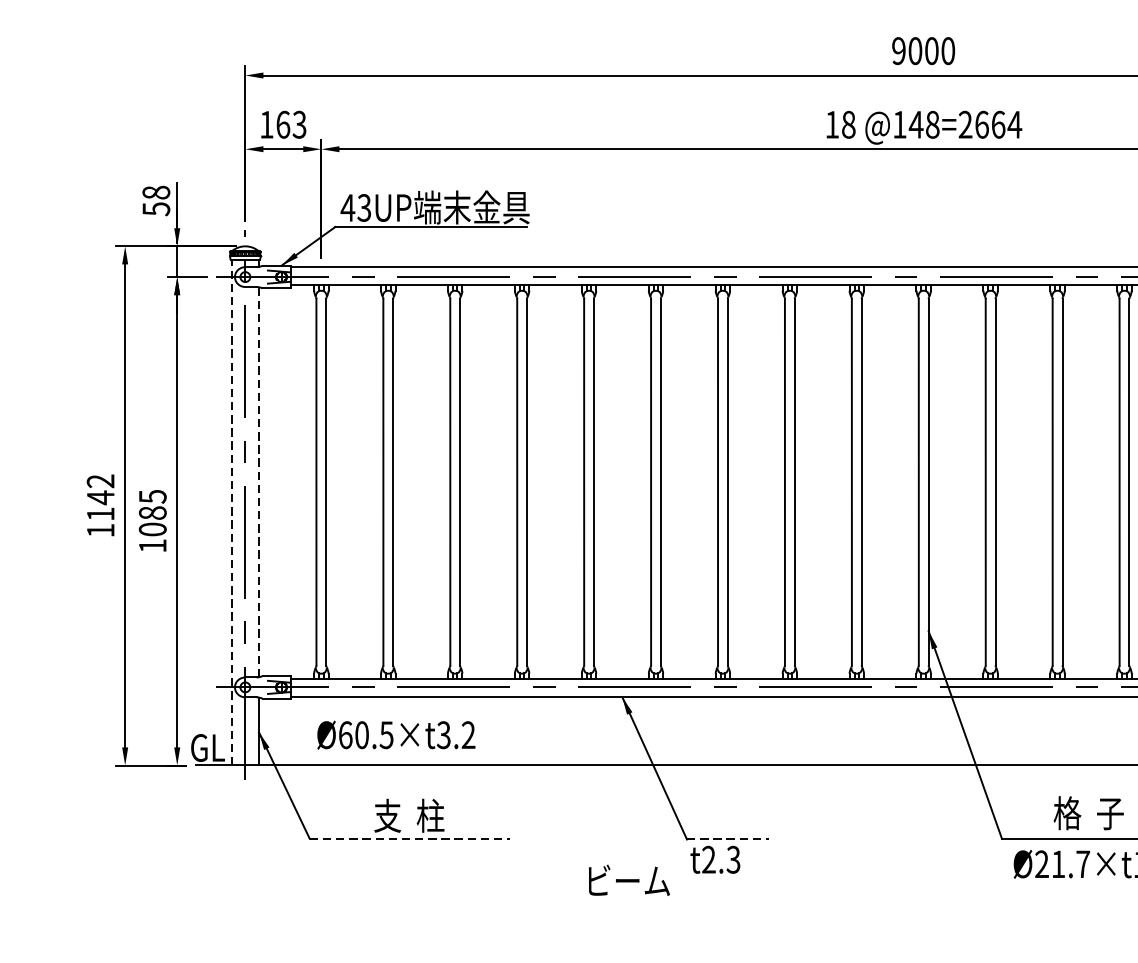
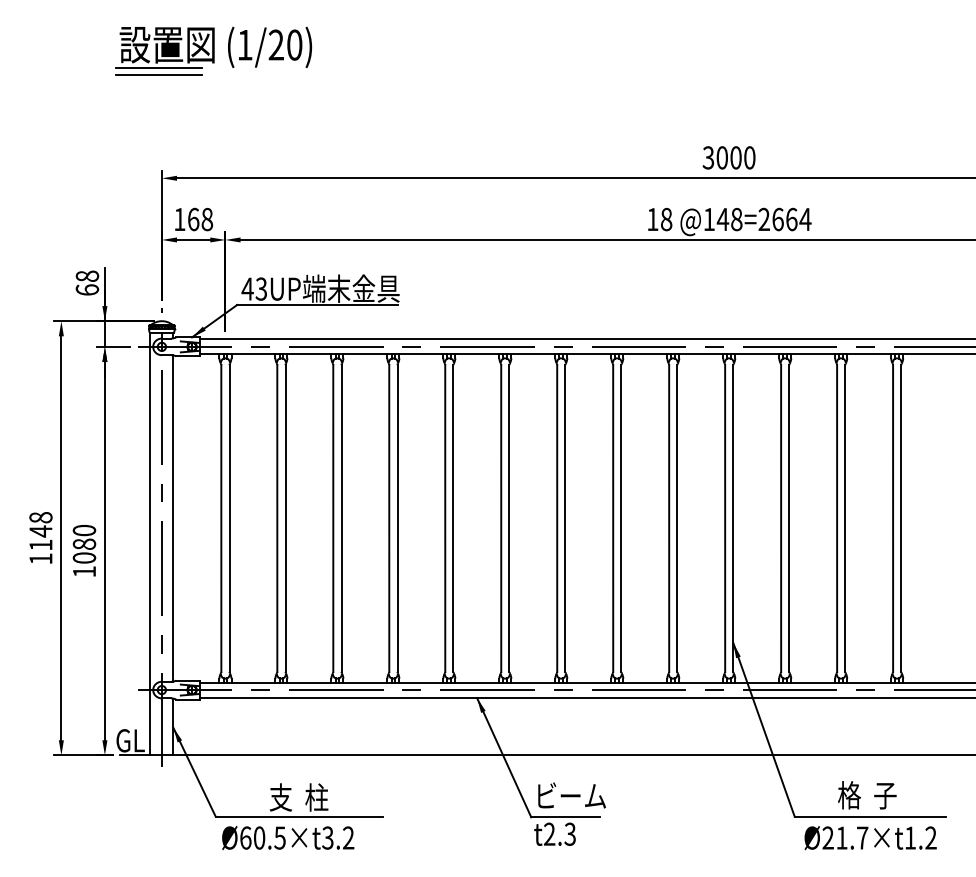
text: (898, 50) -> (708, 157), 9000 -> 3000
text: (299, 124) -> (207, 219), 163 -> 168
text: (156, 208) -> (87, 289), 58 -> 68
text: (100, 481) -> (40, 517), 1142 -> 1148
line: (259, 481) -> (173, 517), dashed -> solid
text: (152, 496) -> (84, 530), 1085 -> 1080
line: (231, 512) -> (150, 543), dashed -> solid
text: (396, 735) -> (288, 838), moved
line: (409, 838) -> (299, 816), dashed -> solid
line: (727, 839) -> (565, 817), dashed -> solid
text: (628, 880) -> (571, 795), moved

